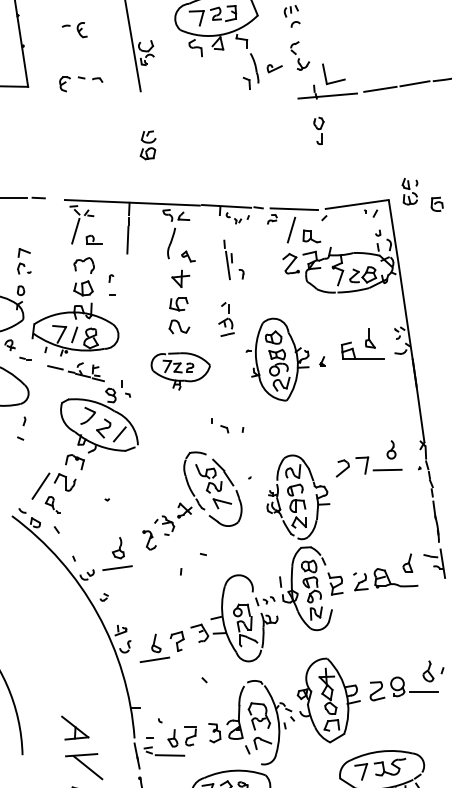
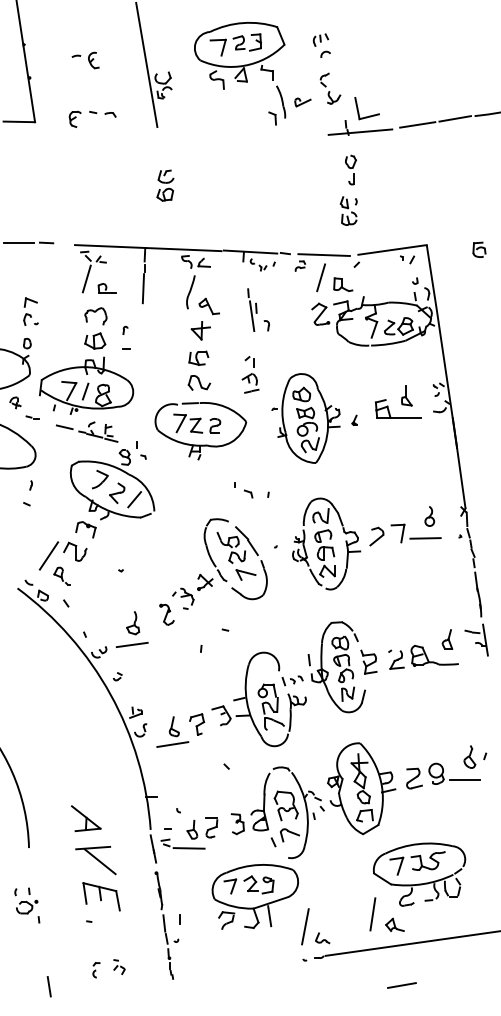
part: (409, 191) -> (348, 210), moved
part: (187, 256) -> (208, 306), size x1.43
part: (180, 371) -> (200, 431), size x1.43
part: (298, 496) -> (326, 543), moved

